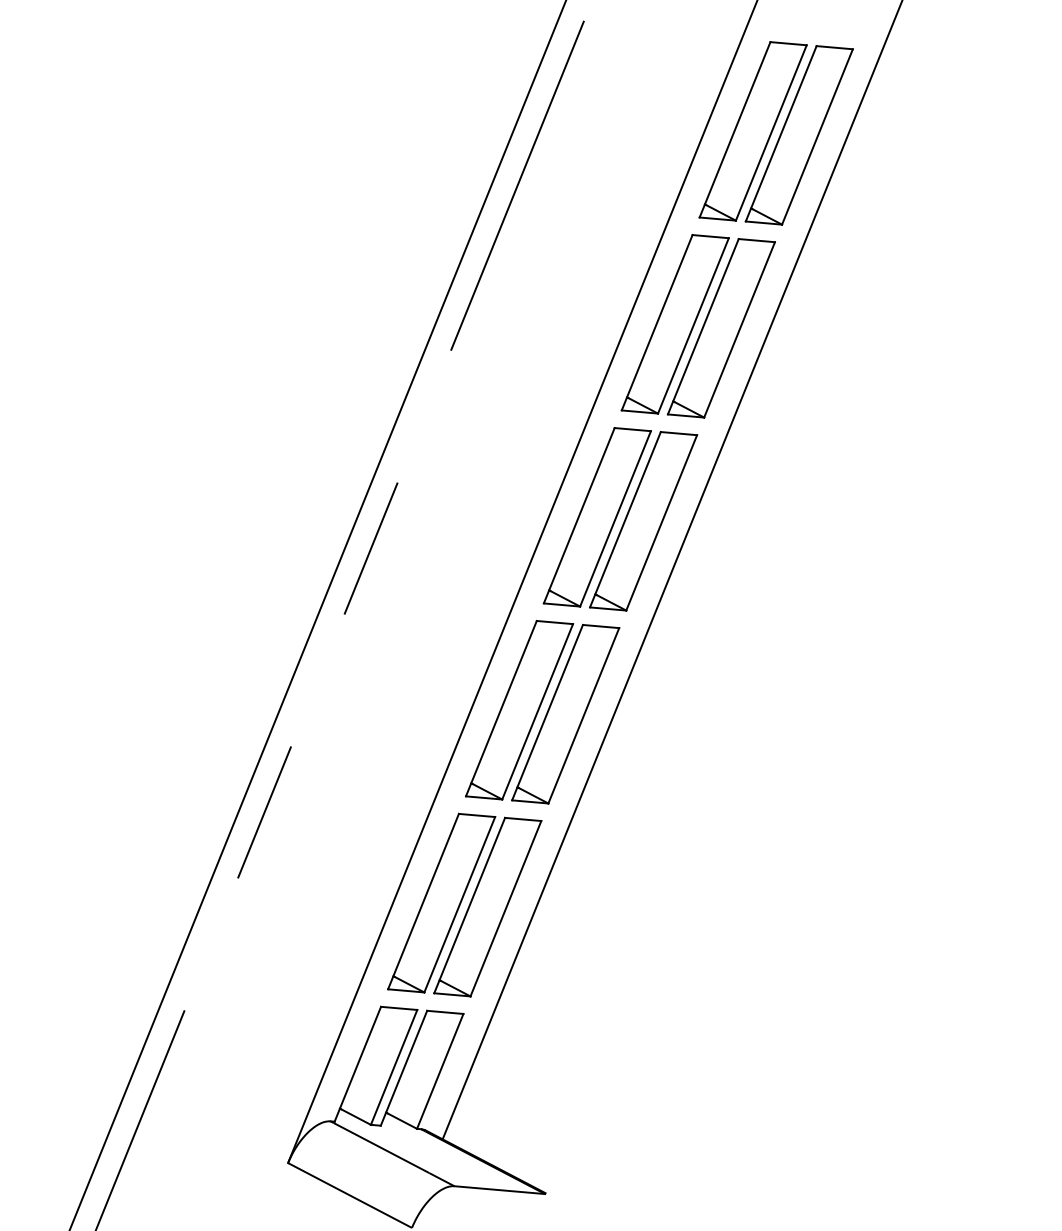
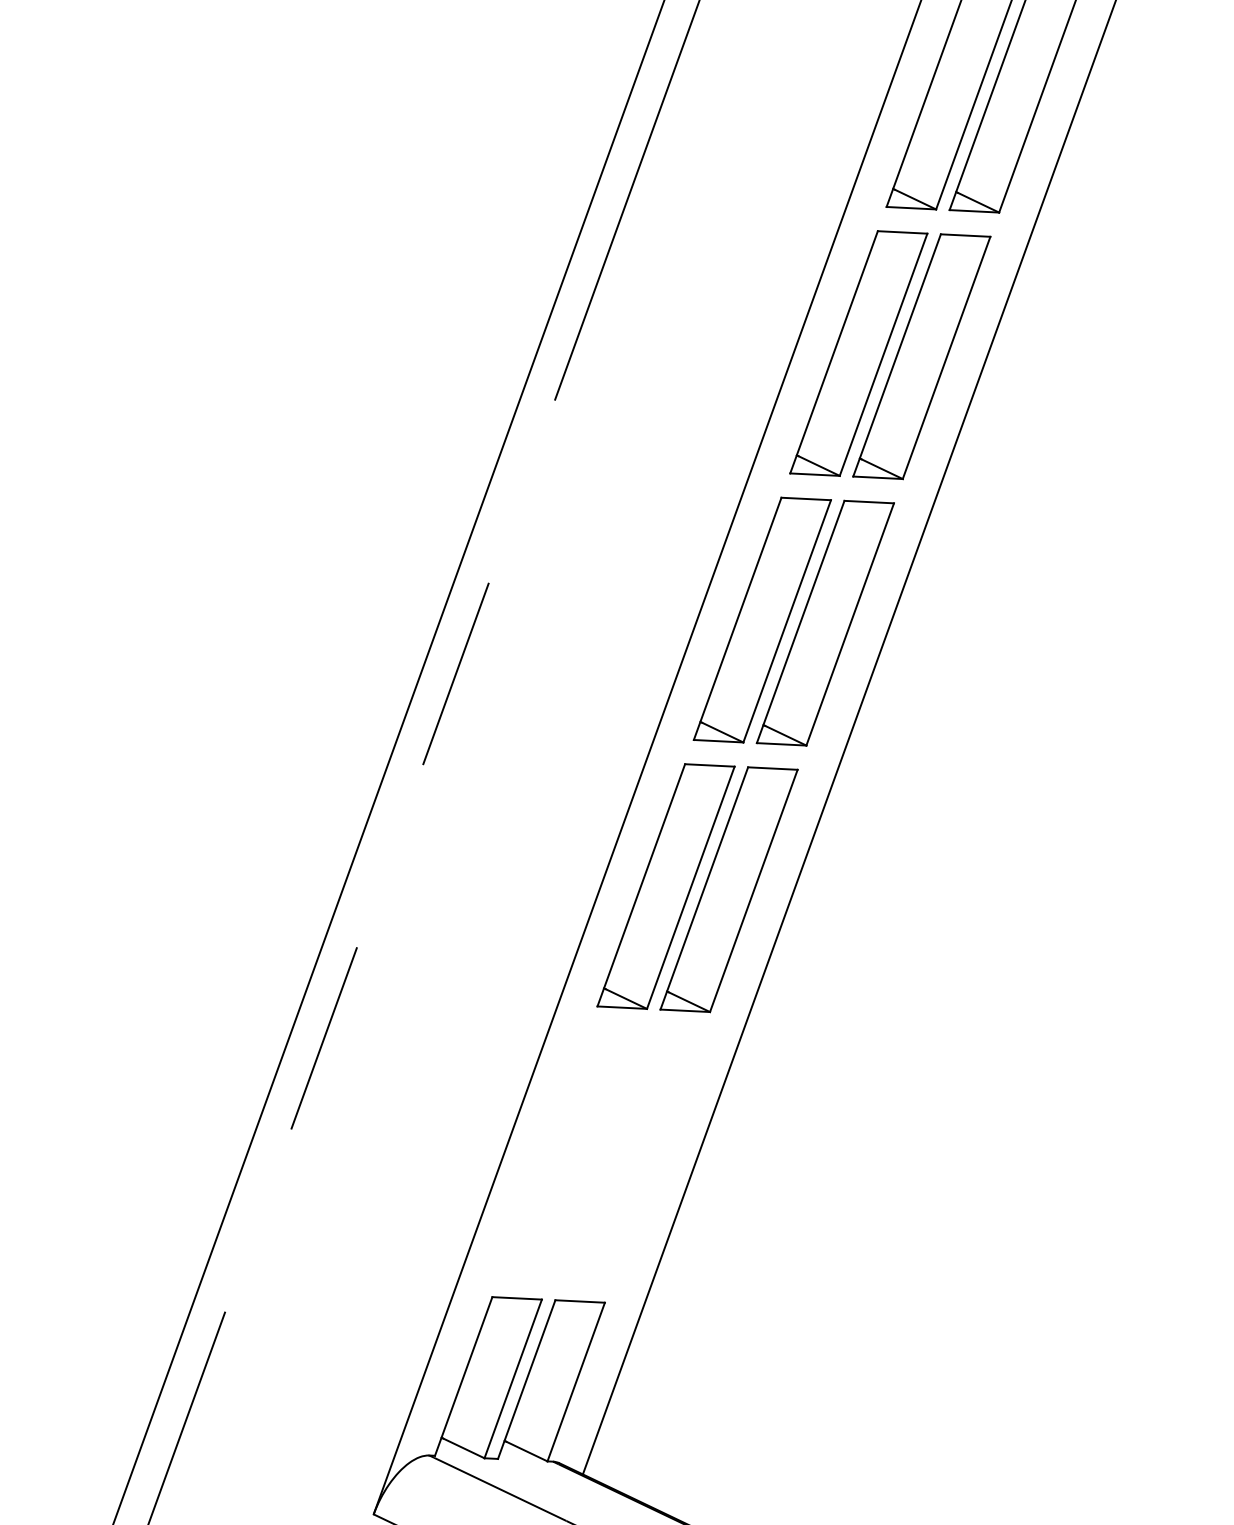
part: (464, 904) -> (600, 1153), removed

